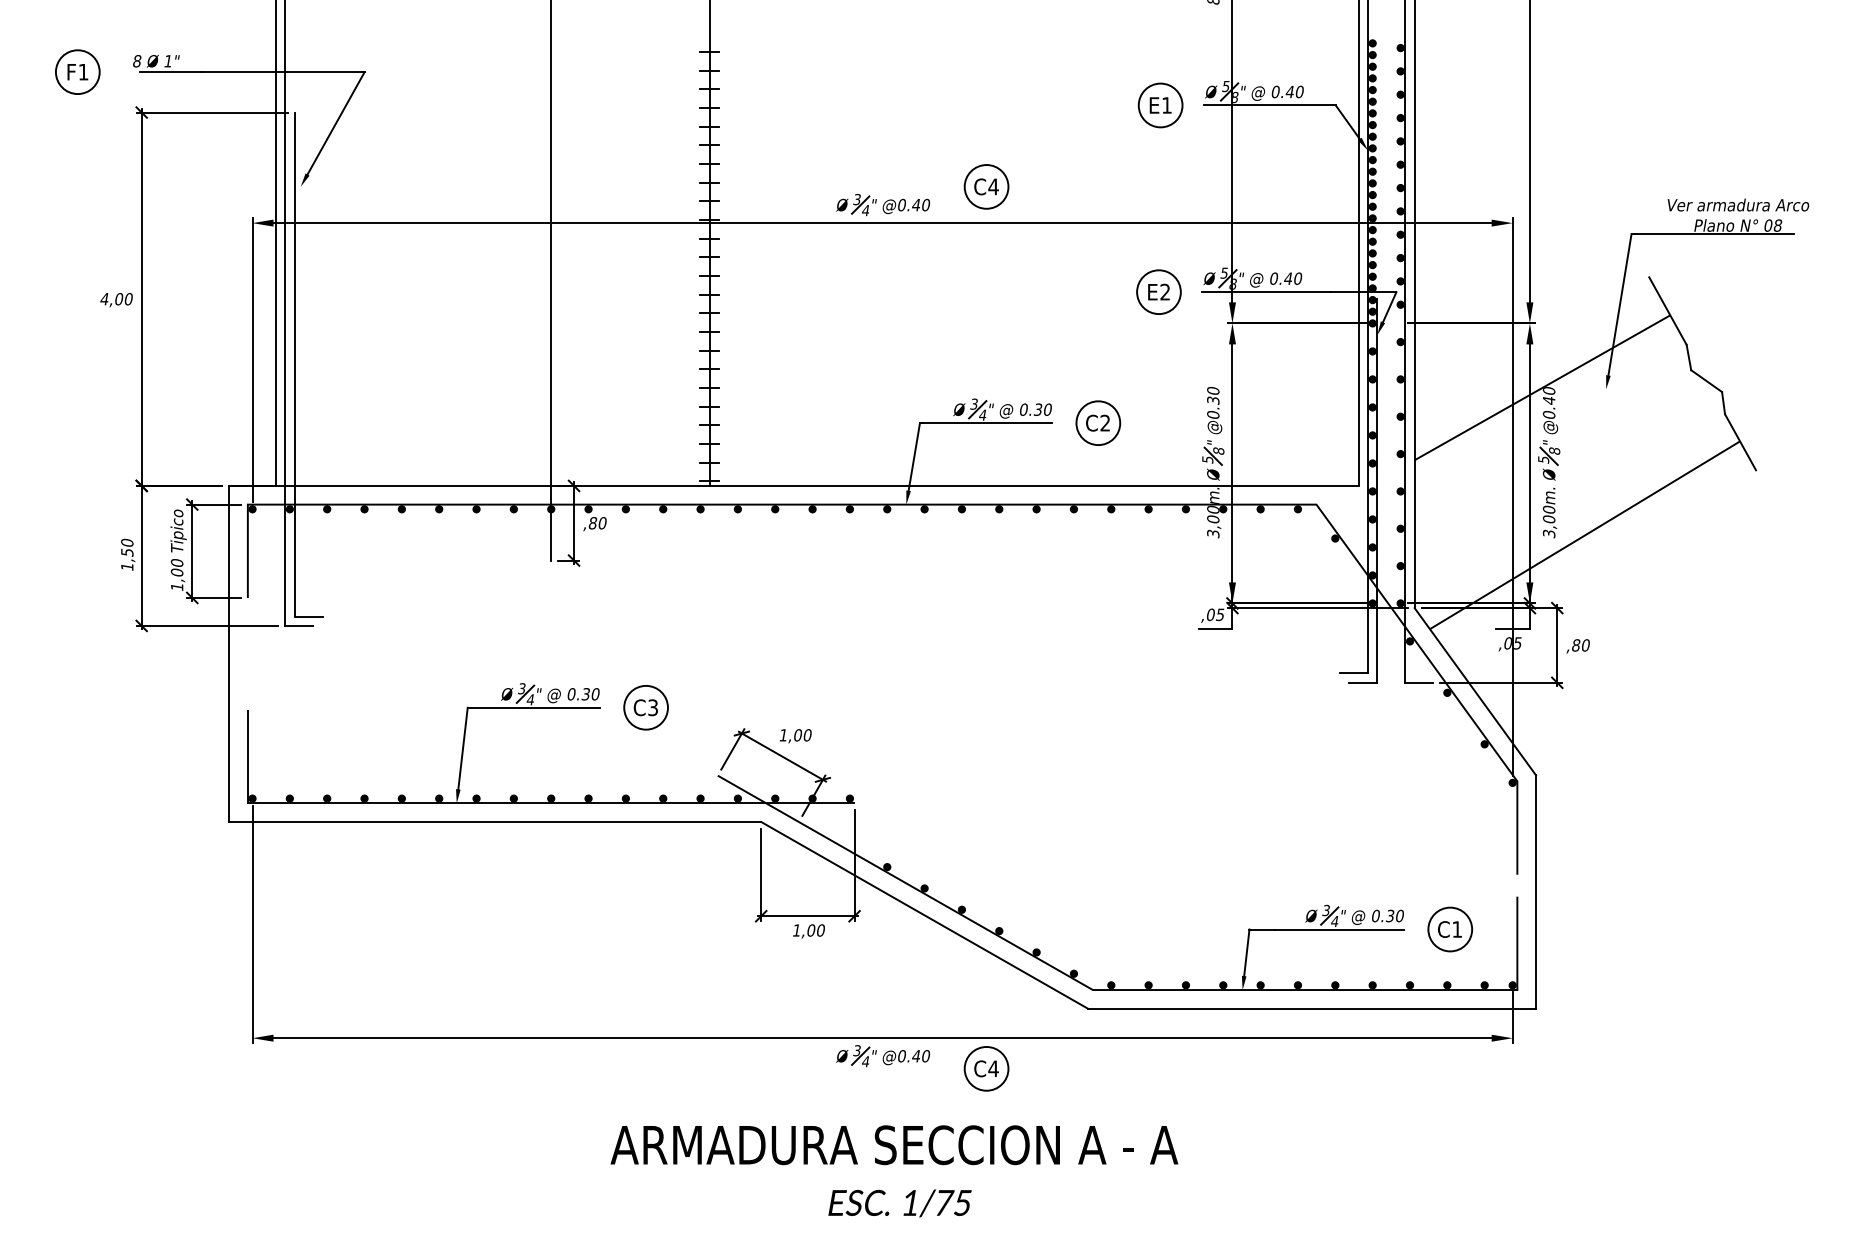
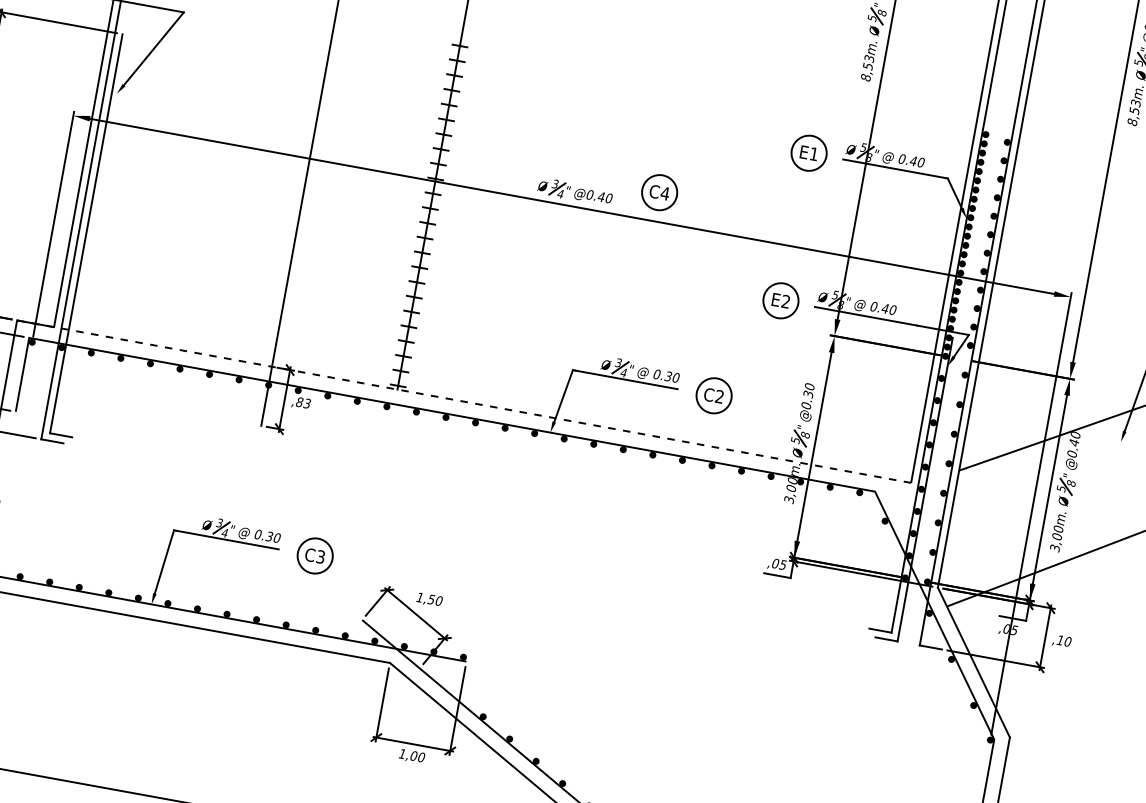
line: (793, 485) -> (463, 401), solid -> dashed
text: (602, 523) -> (307, 403), ,80 -> ,83
text: (1576, 645) -> (1060, 640), ,80 -> ,10
text: (797, 735) -> (431, 599), 1,00 -> 1,50

